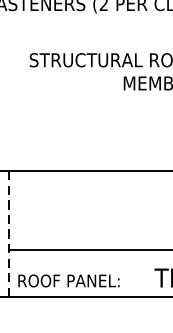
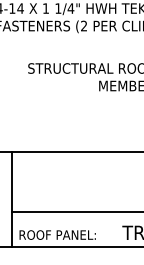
line: (8, 235) -> (12, 200), dashed -> solid

